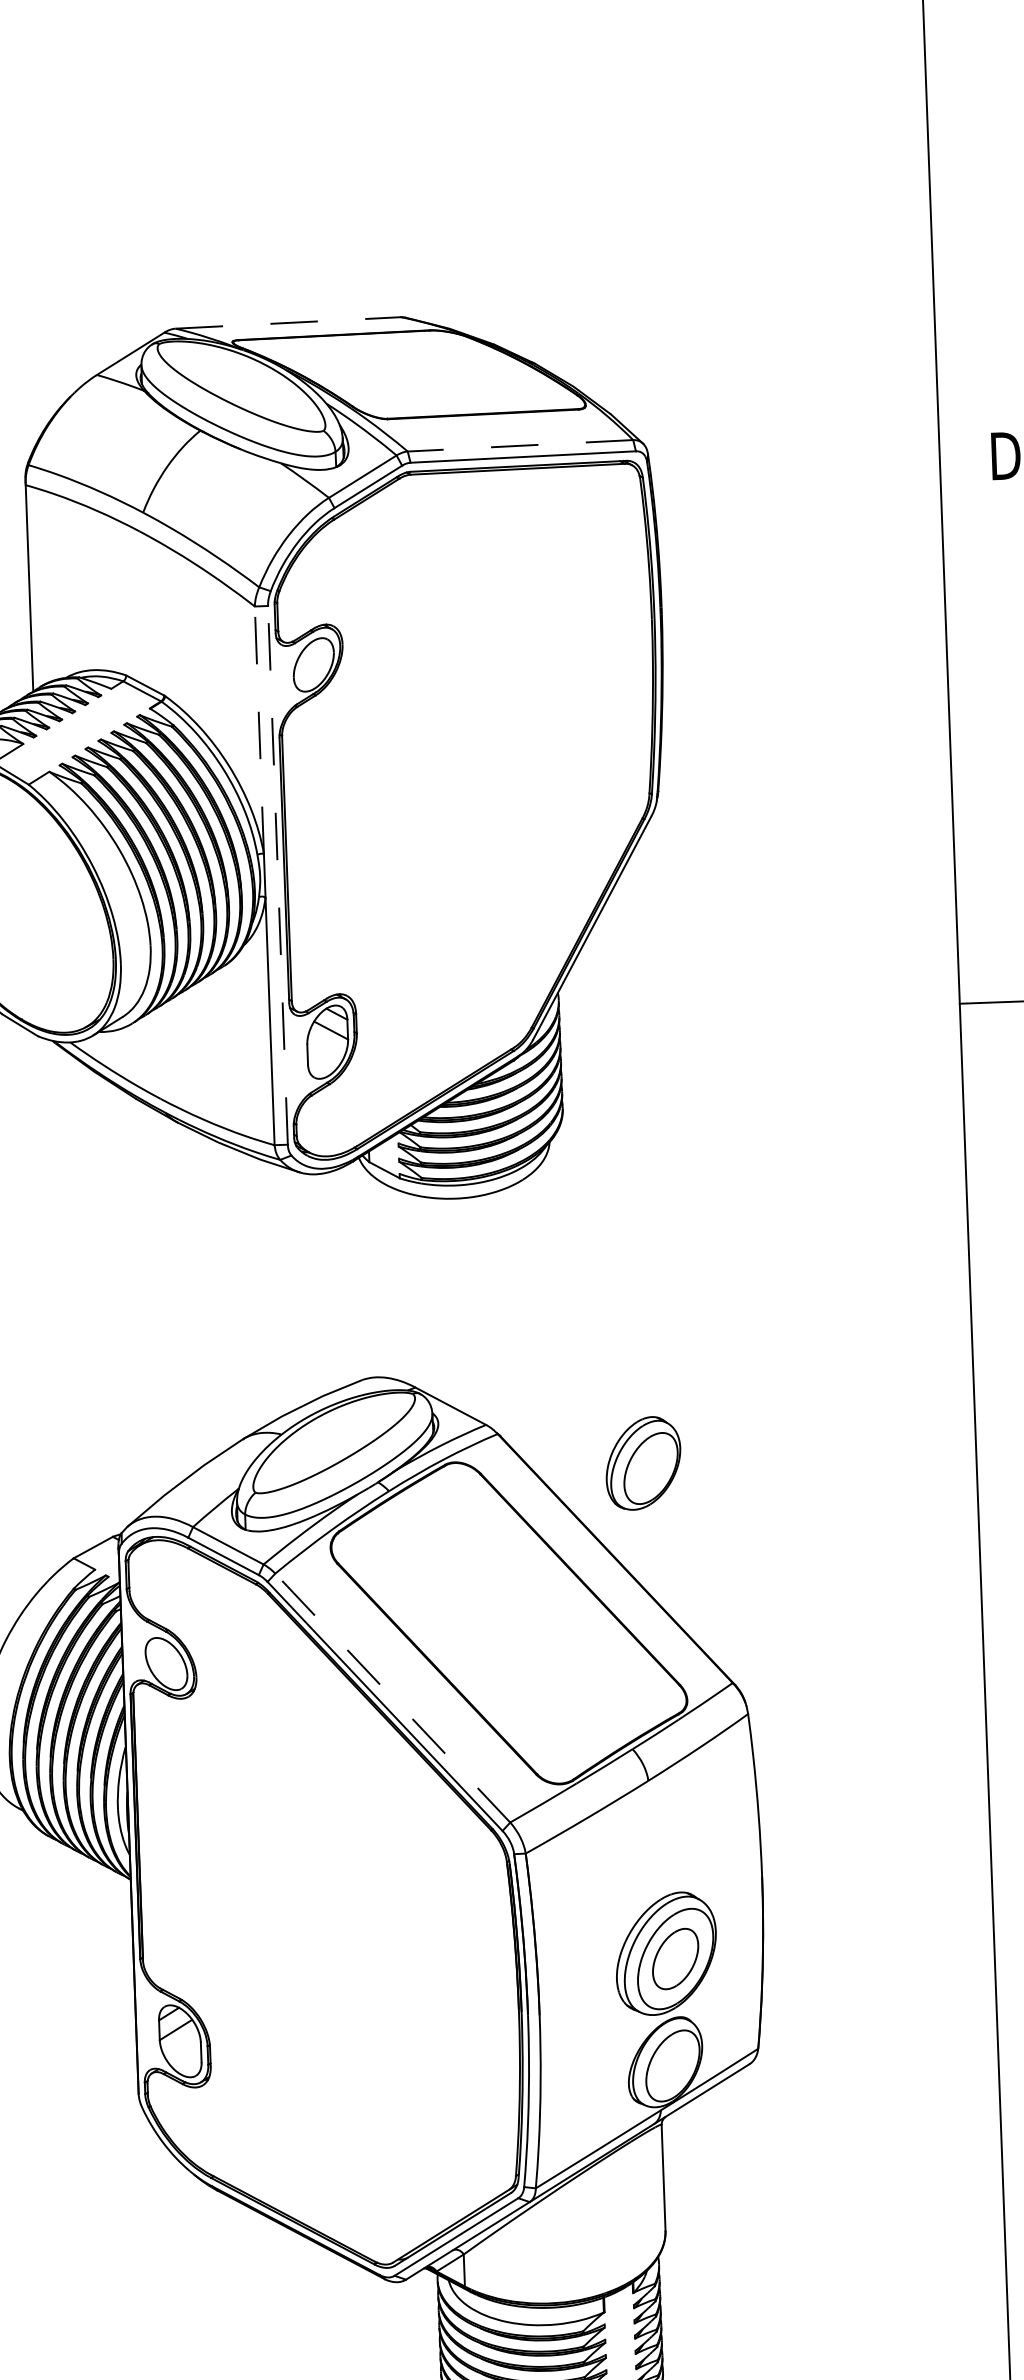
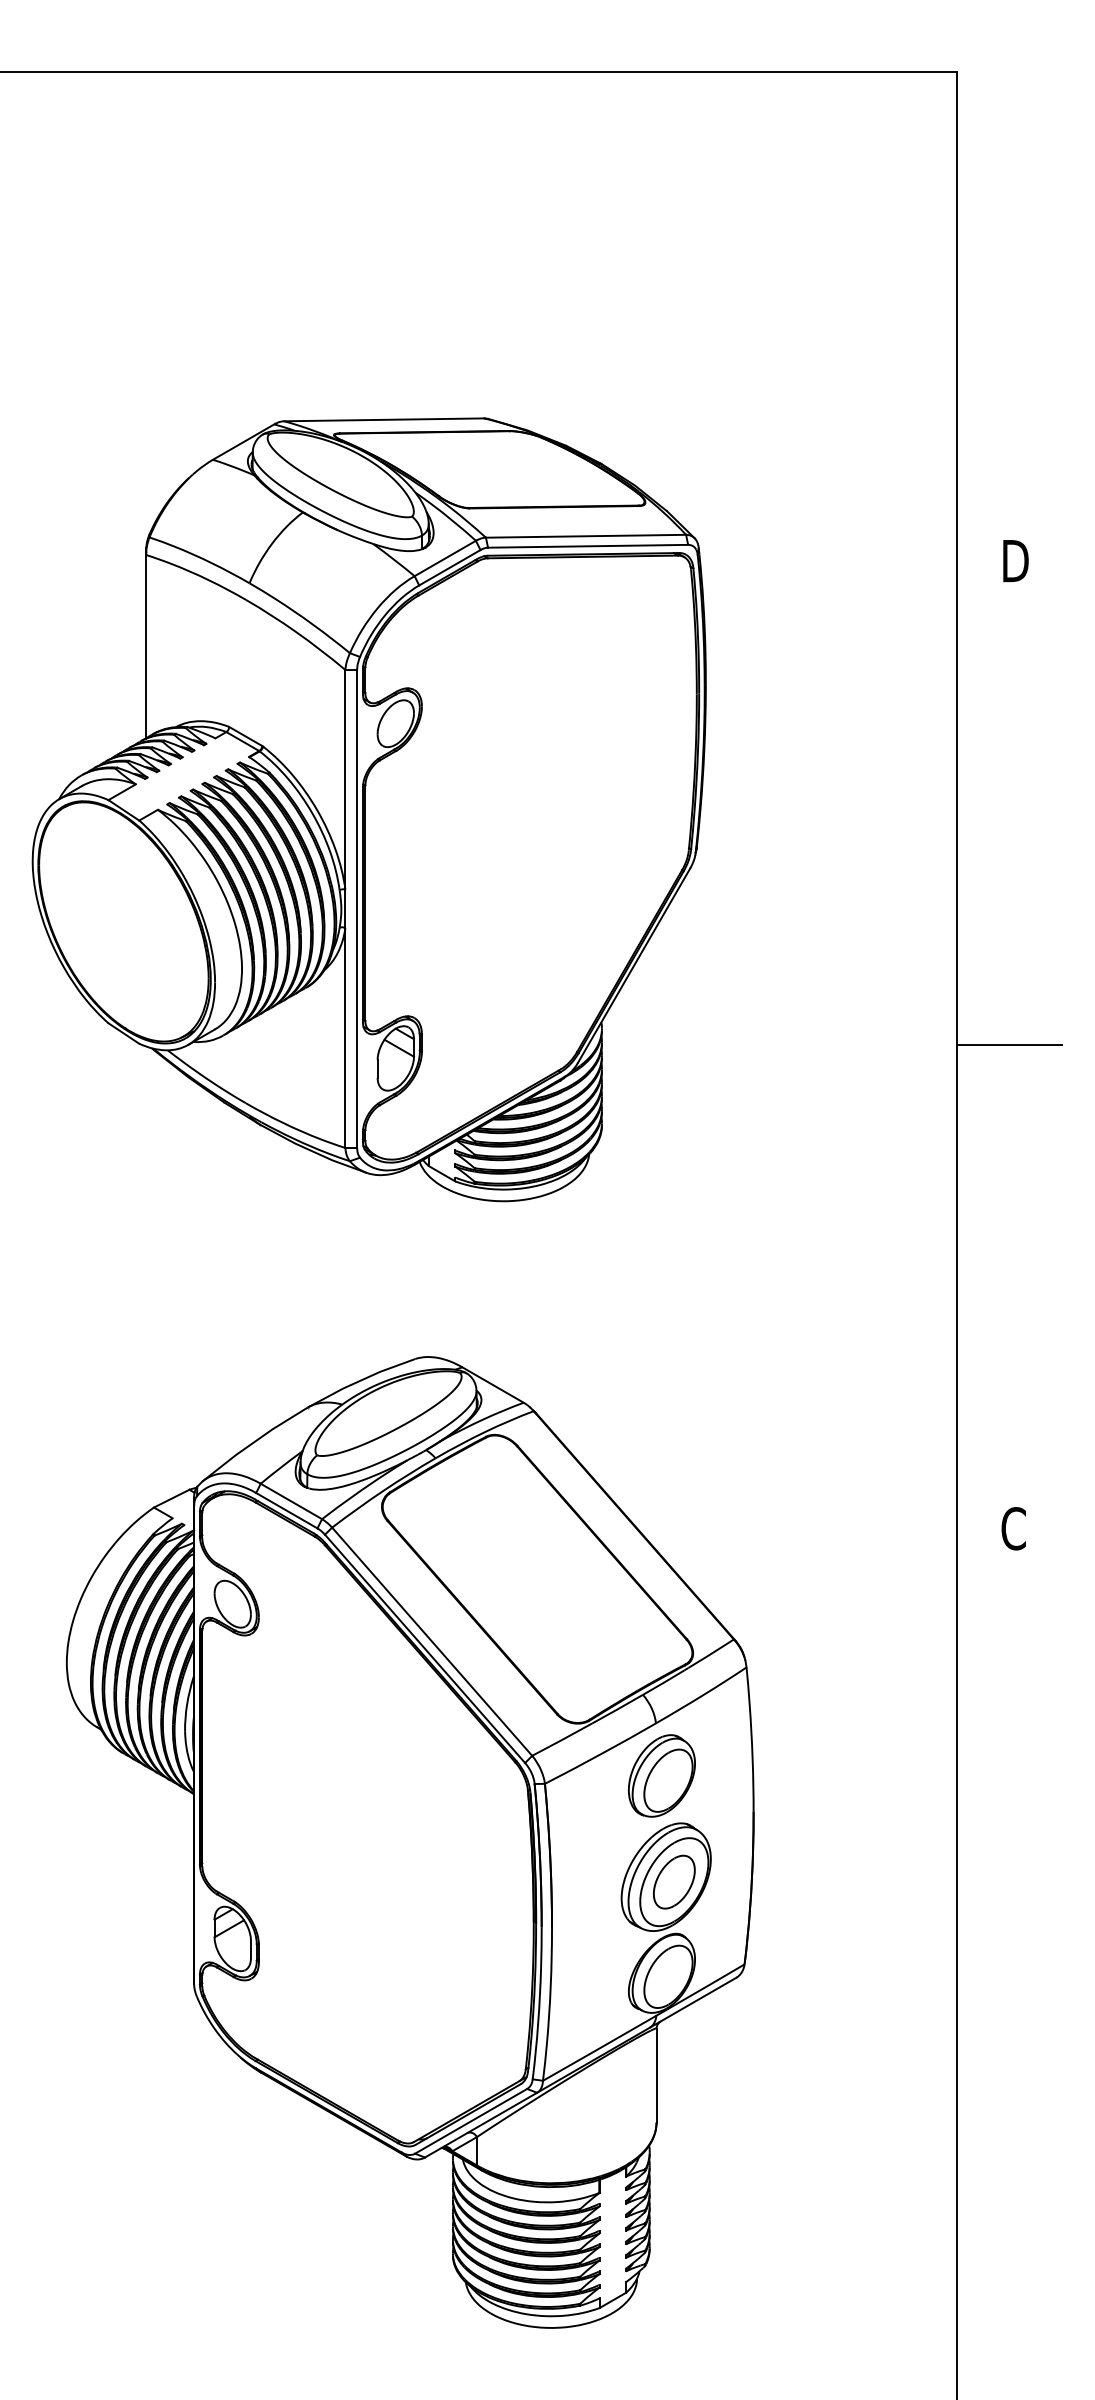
line: (288, 322) -> (384, 419), dashed -> solid
line: (519, 446) -> (585, 536), dashed -> solid
line: (259, 729) -> (345, 779), dashed -> solid
line: (278, 875) -> (357, 909), dashed -> solid
part: (642, 1462) -> (661, 1775), moved
line: (393, 1697) -> (432, 1641), dashed -> solid

